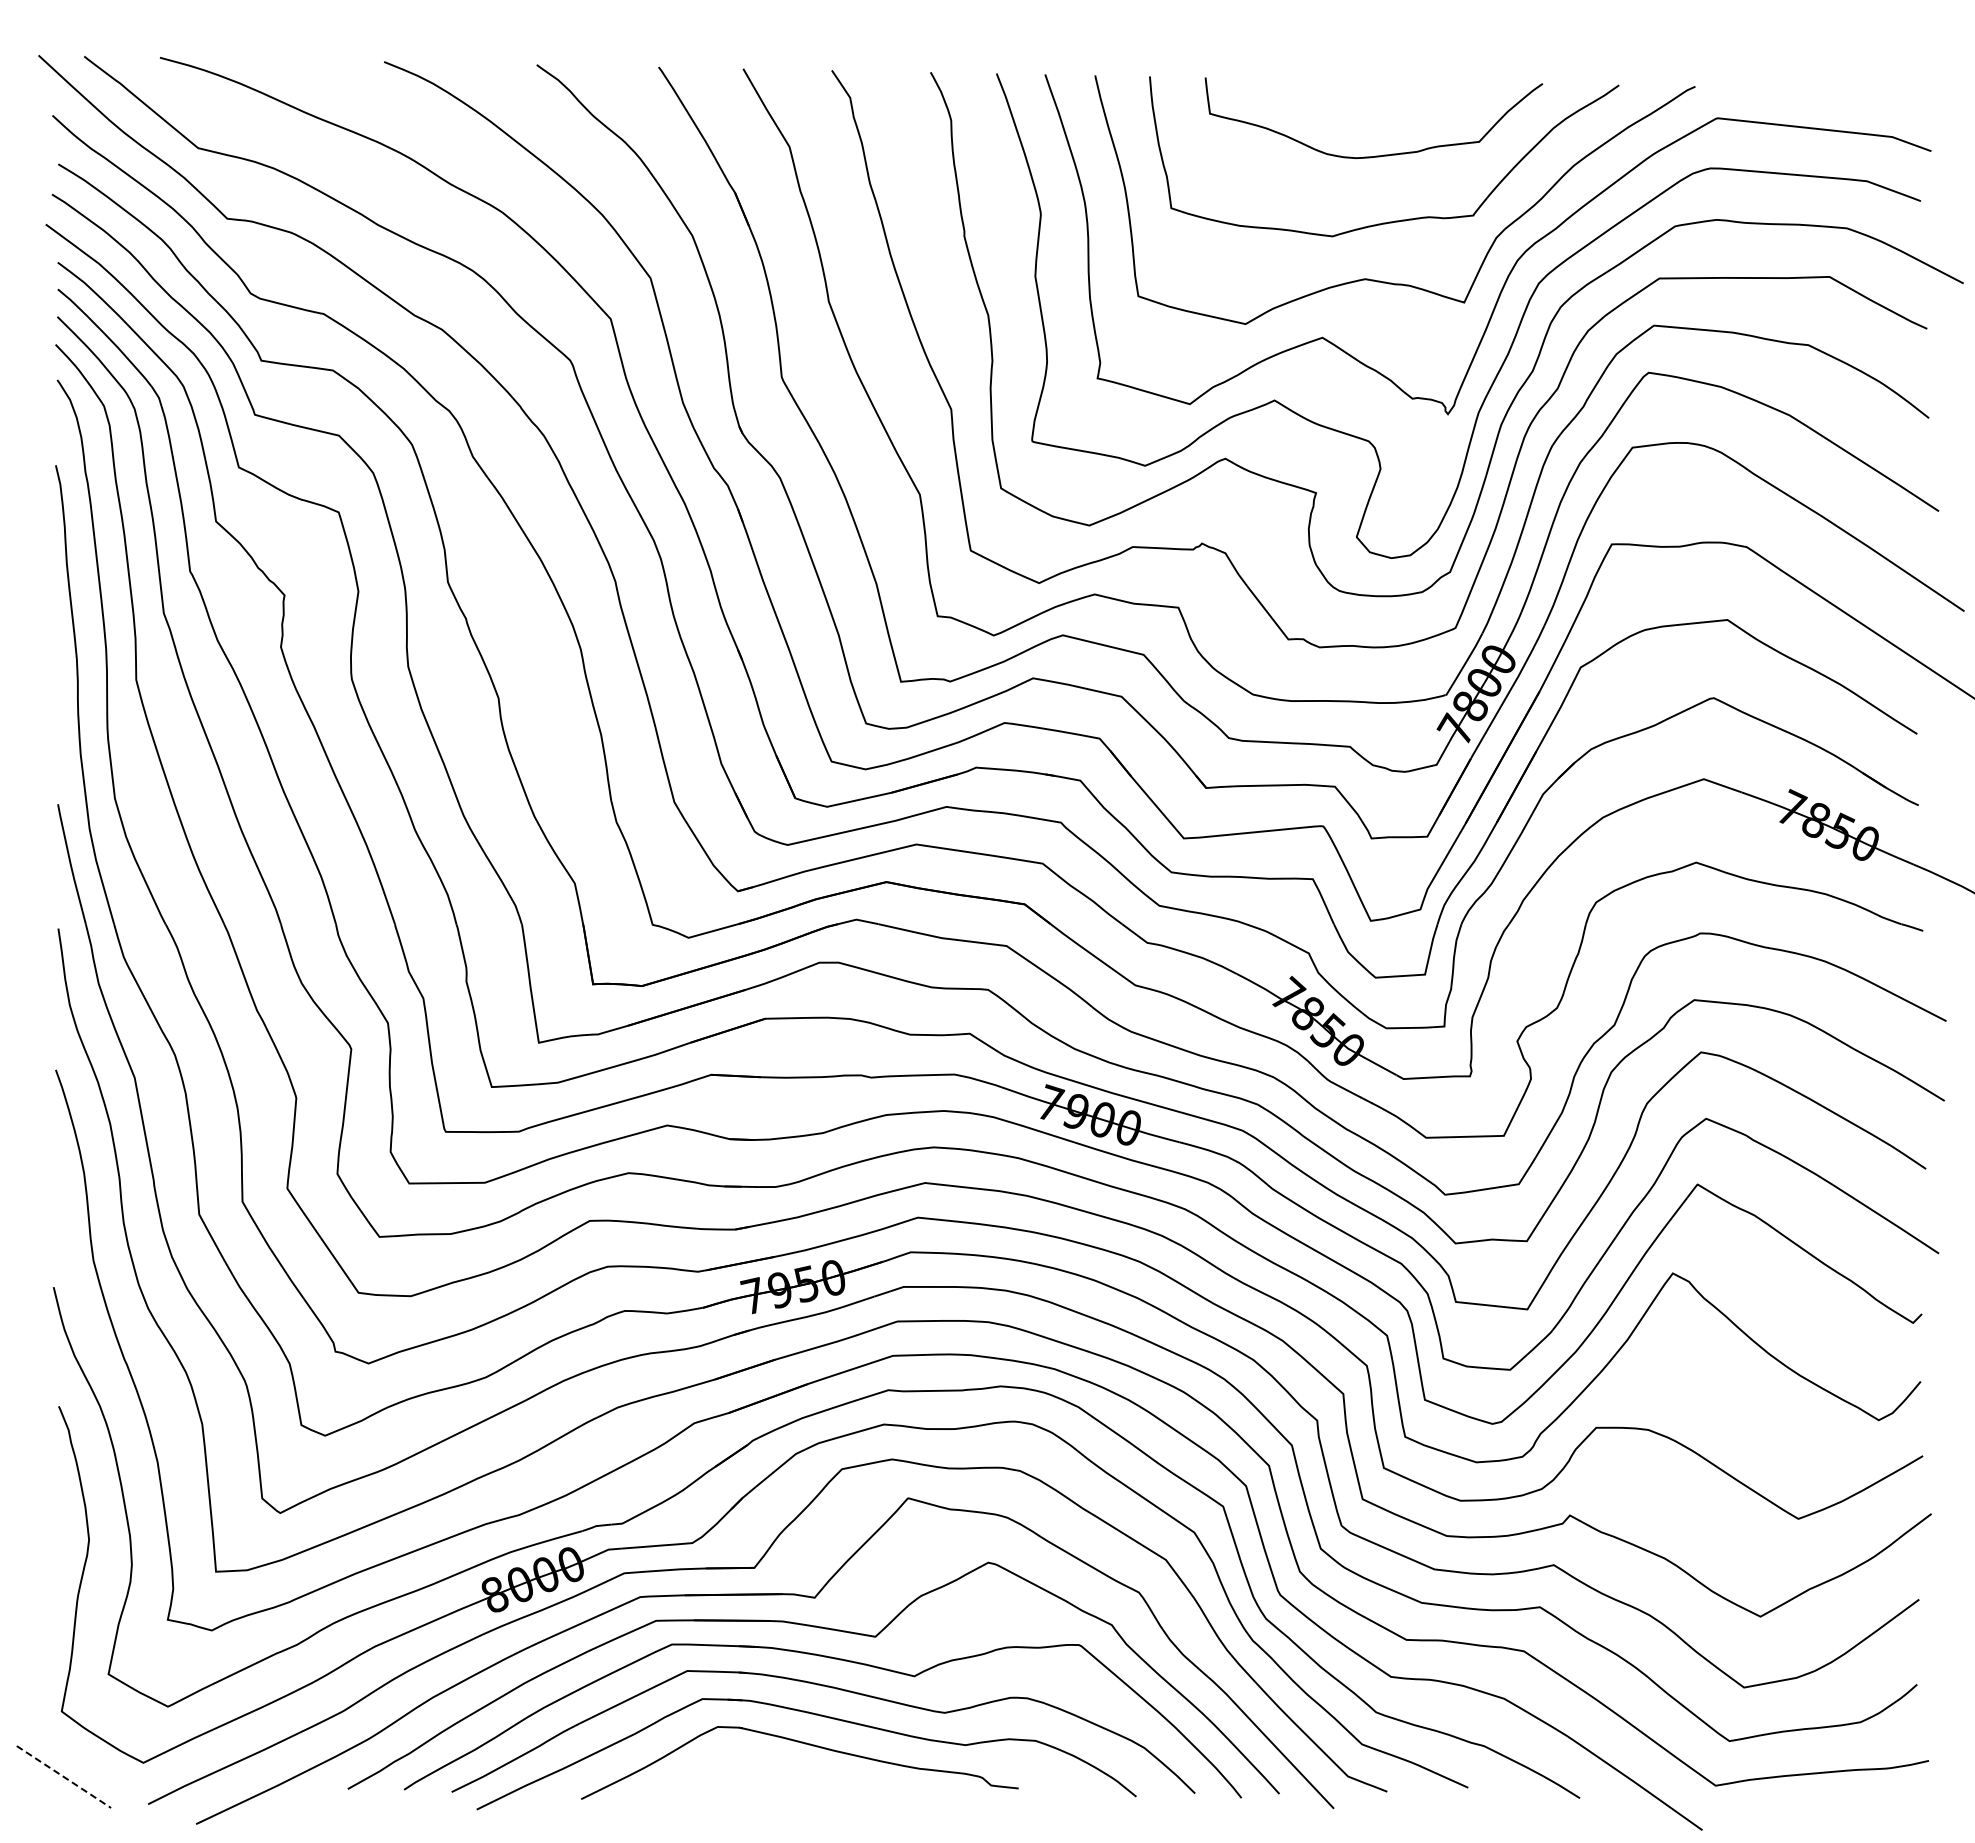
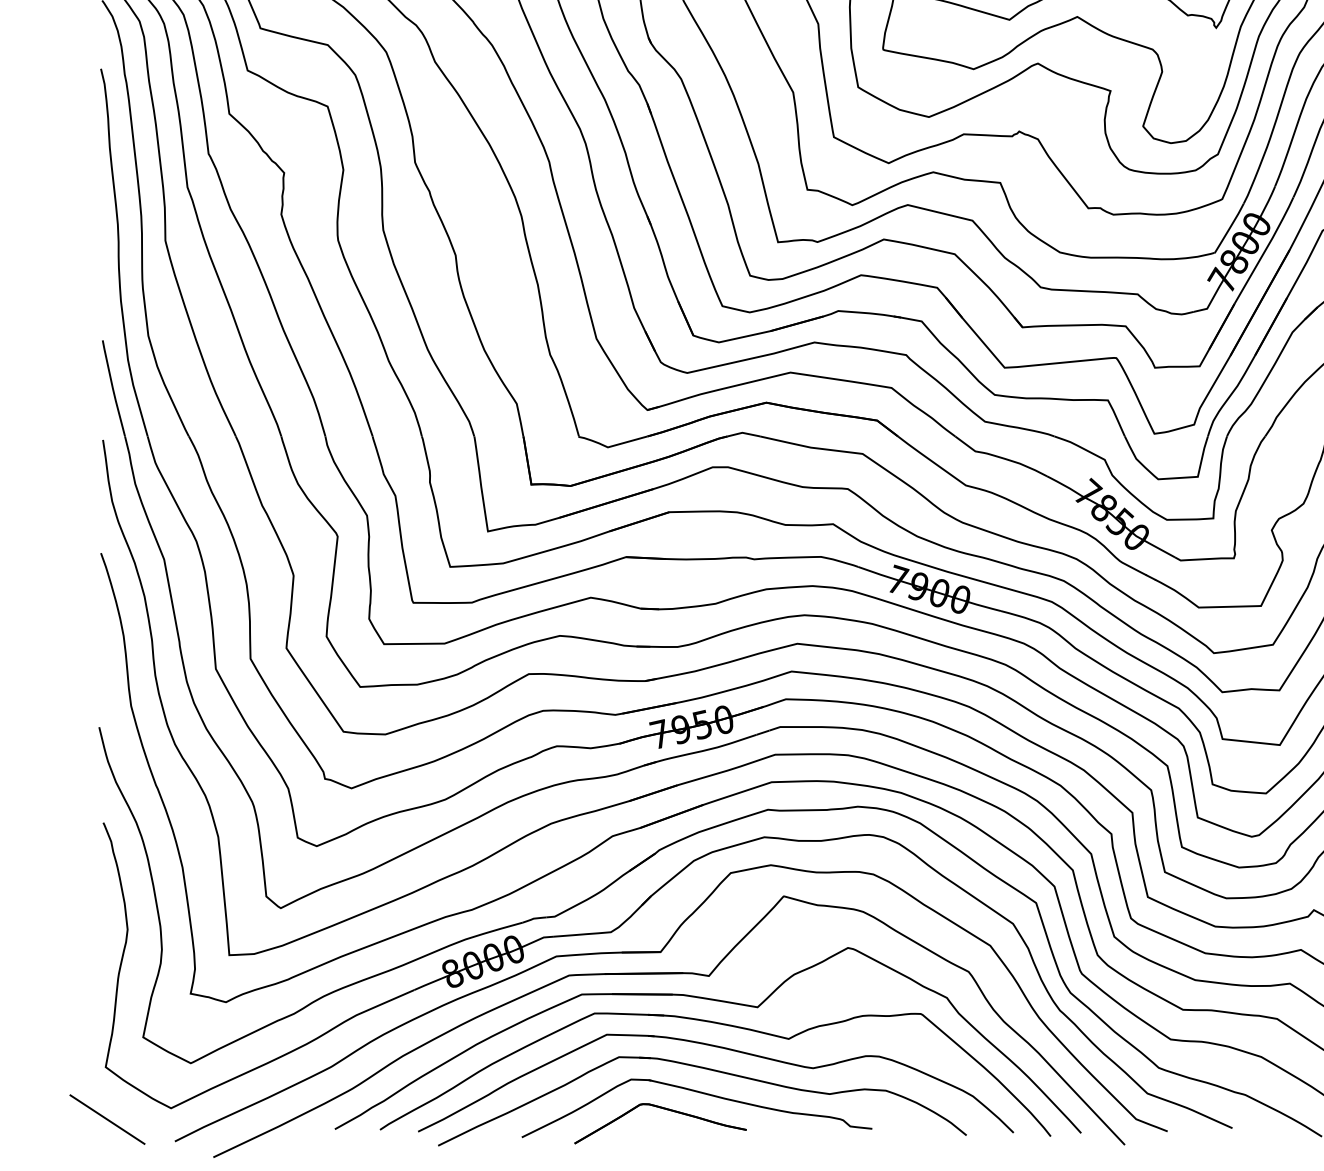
part: (759, 1764) -> (664, 1109), added
line: (64, 1777) -> (107, 1120), dashed -> solid

